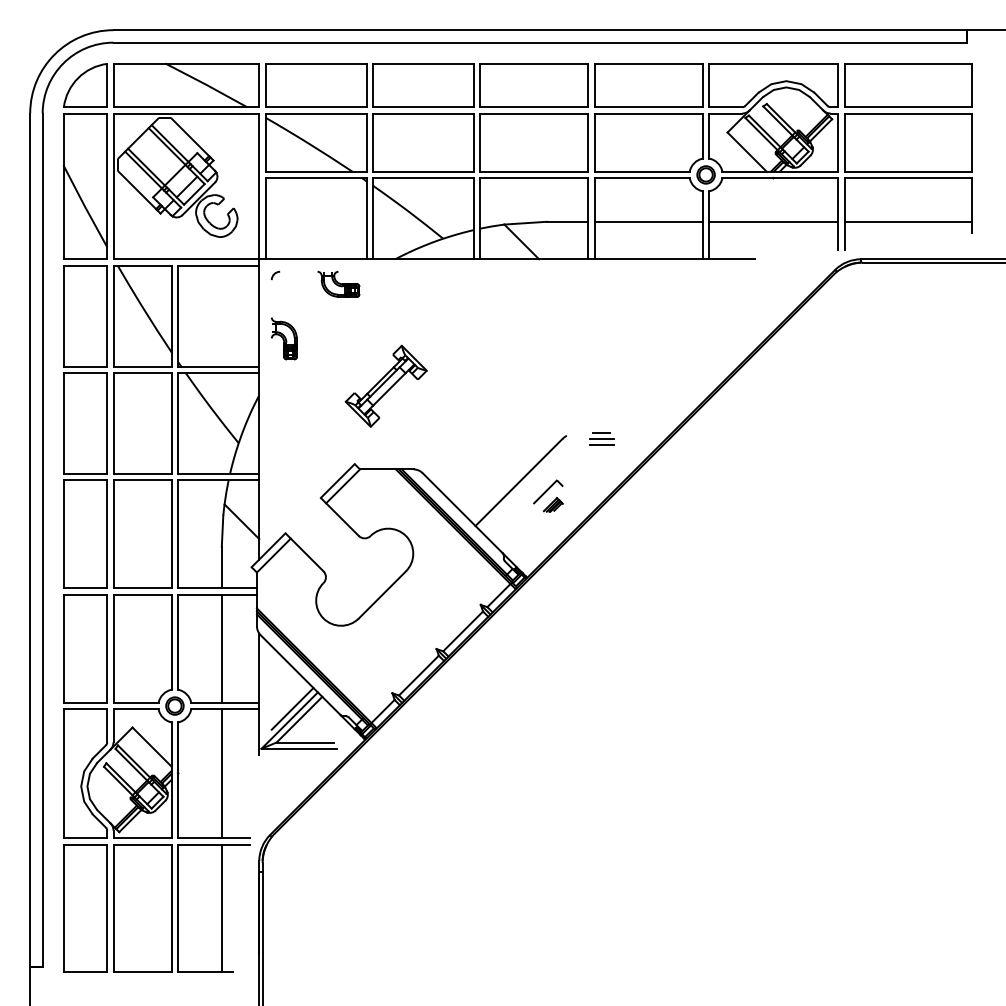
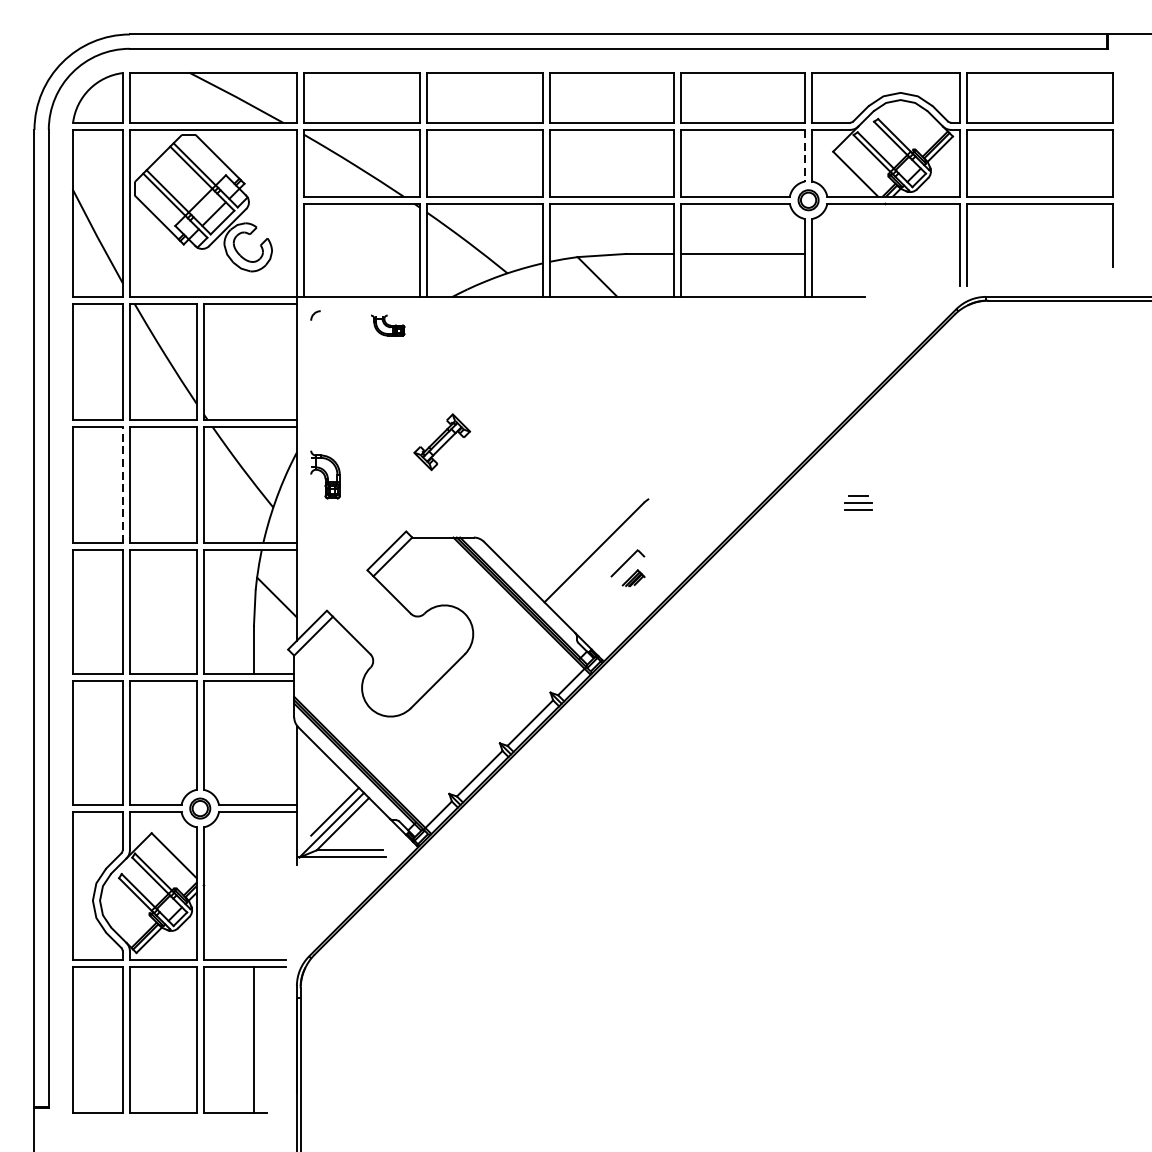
line: (702, 136) -> (804, 156), solid -> dashed
line: (773, 221) -> (885, 253), removed
line: (907, 221) -> (1039, 253), removed
part: (338, 284) -> (387, 325), size x0.7
part: (284, 338) -> (325, 474), moved
part: (385, 385) -> (441, 441), size x0.6
line: (107, 423) -> (123, 484), solid -> dashed
part: (601, 438) -> (858, 502), moved
line: (221, 648) -> (253, 742), removed
line: (221, 773) -> (253, 885), removed

